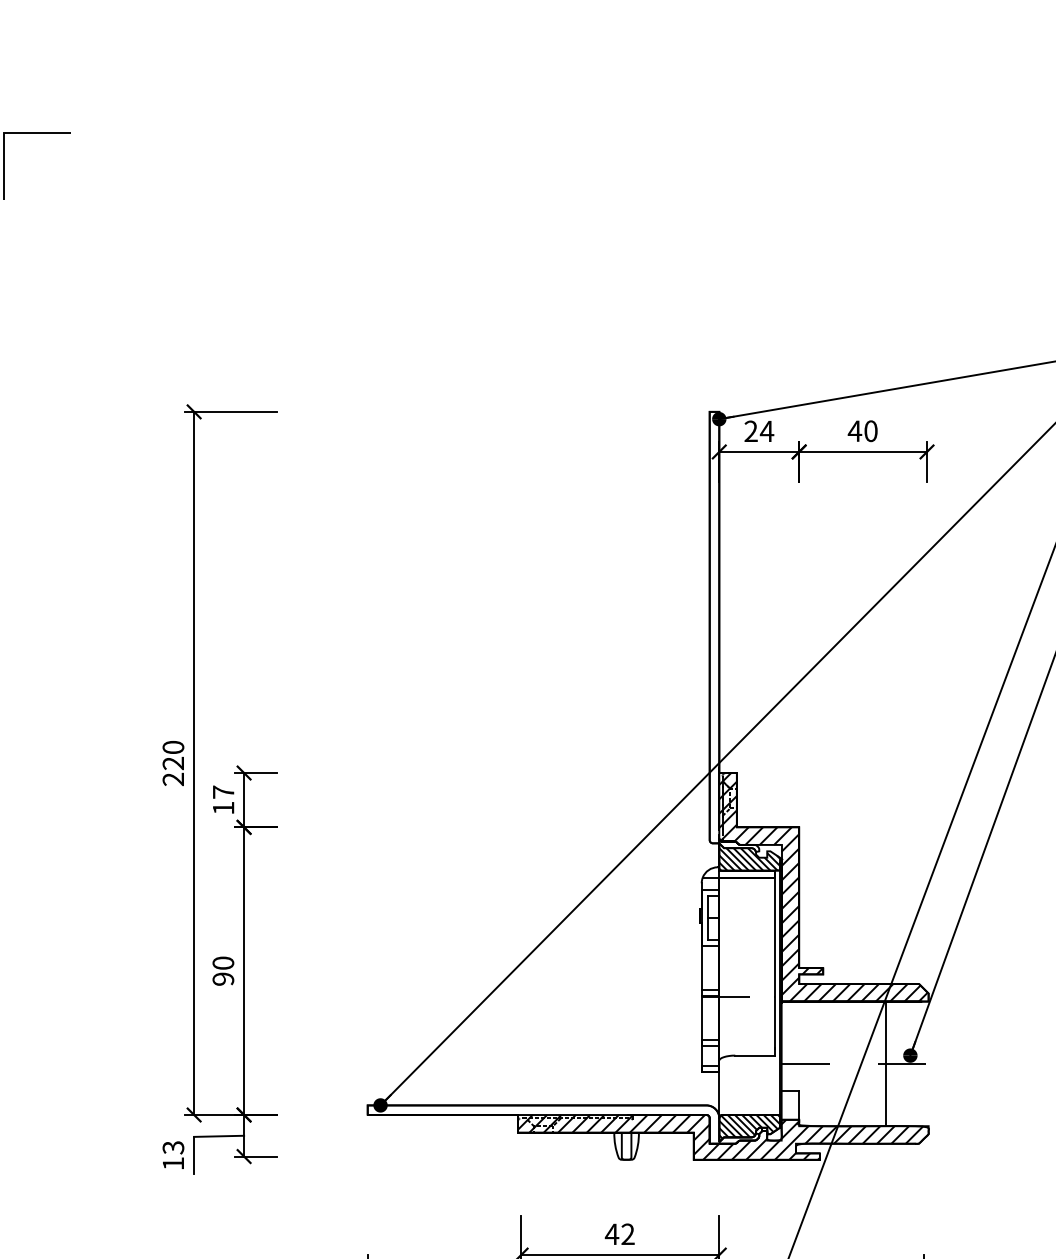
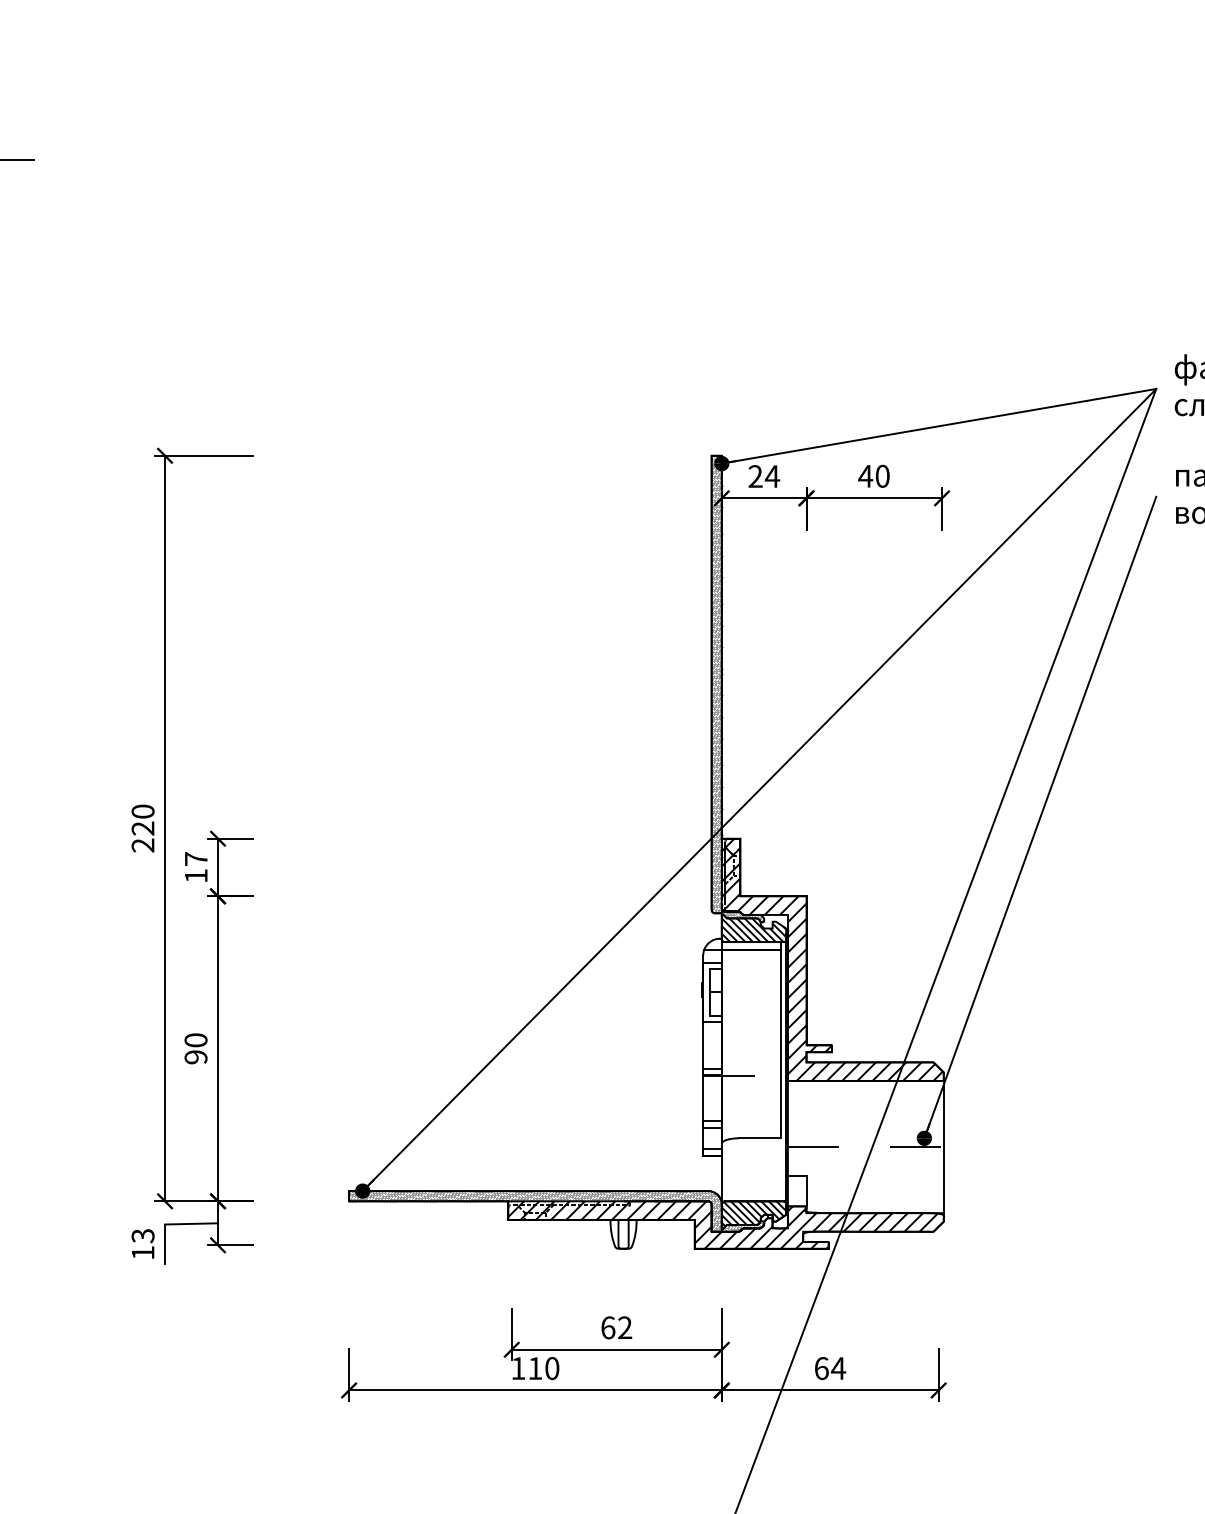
hatch: (734, 631) -> (737, 688), added
line: (885, 1064) -> (943, 1147), moved
hatch: (563, 1124) -> (556, 1211), added
text: (611, 1234) -> (607, 1327), 42 -> 62

